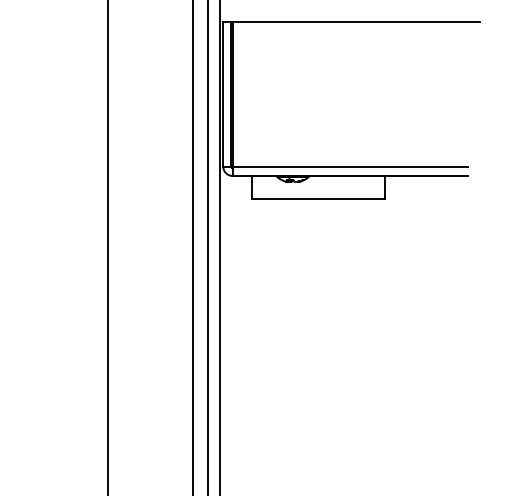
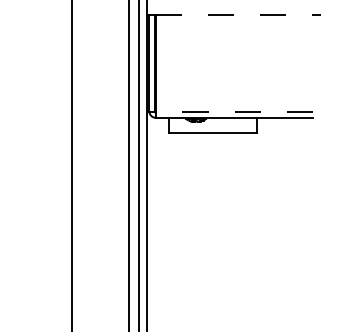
line: (356, 21) -> (238, 14), solid -> dashed
line: (350, 166) -> (234, 111), solid -> dashed

